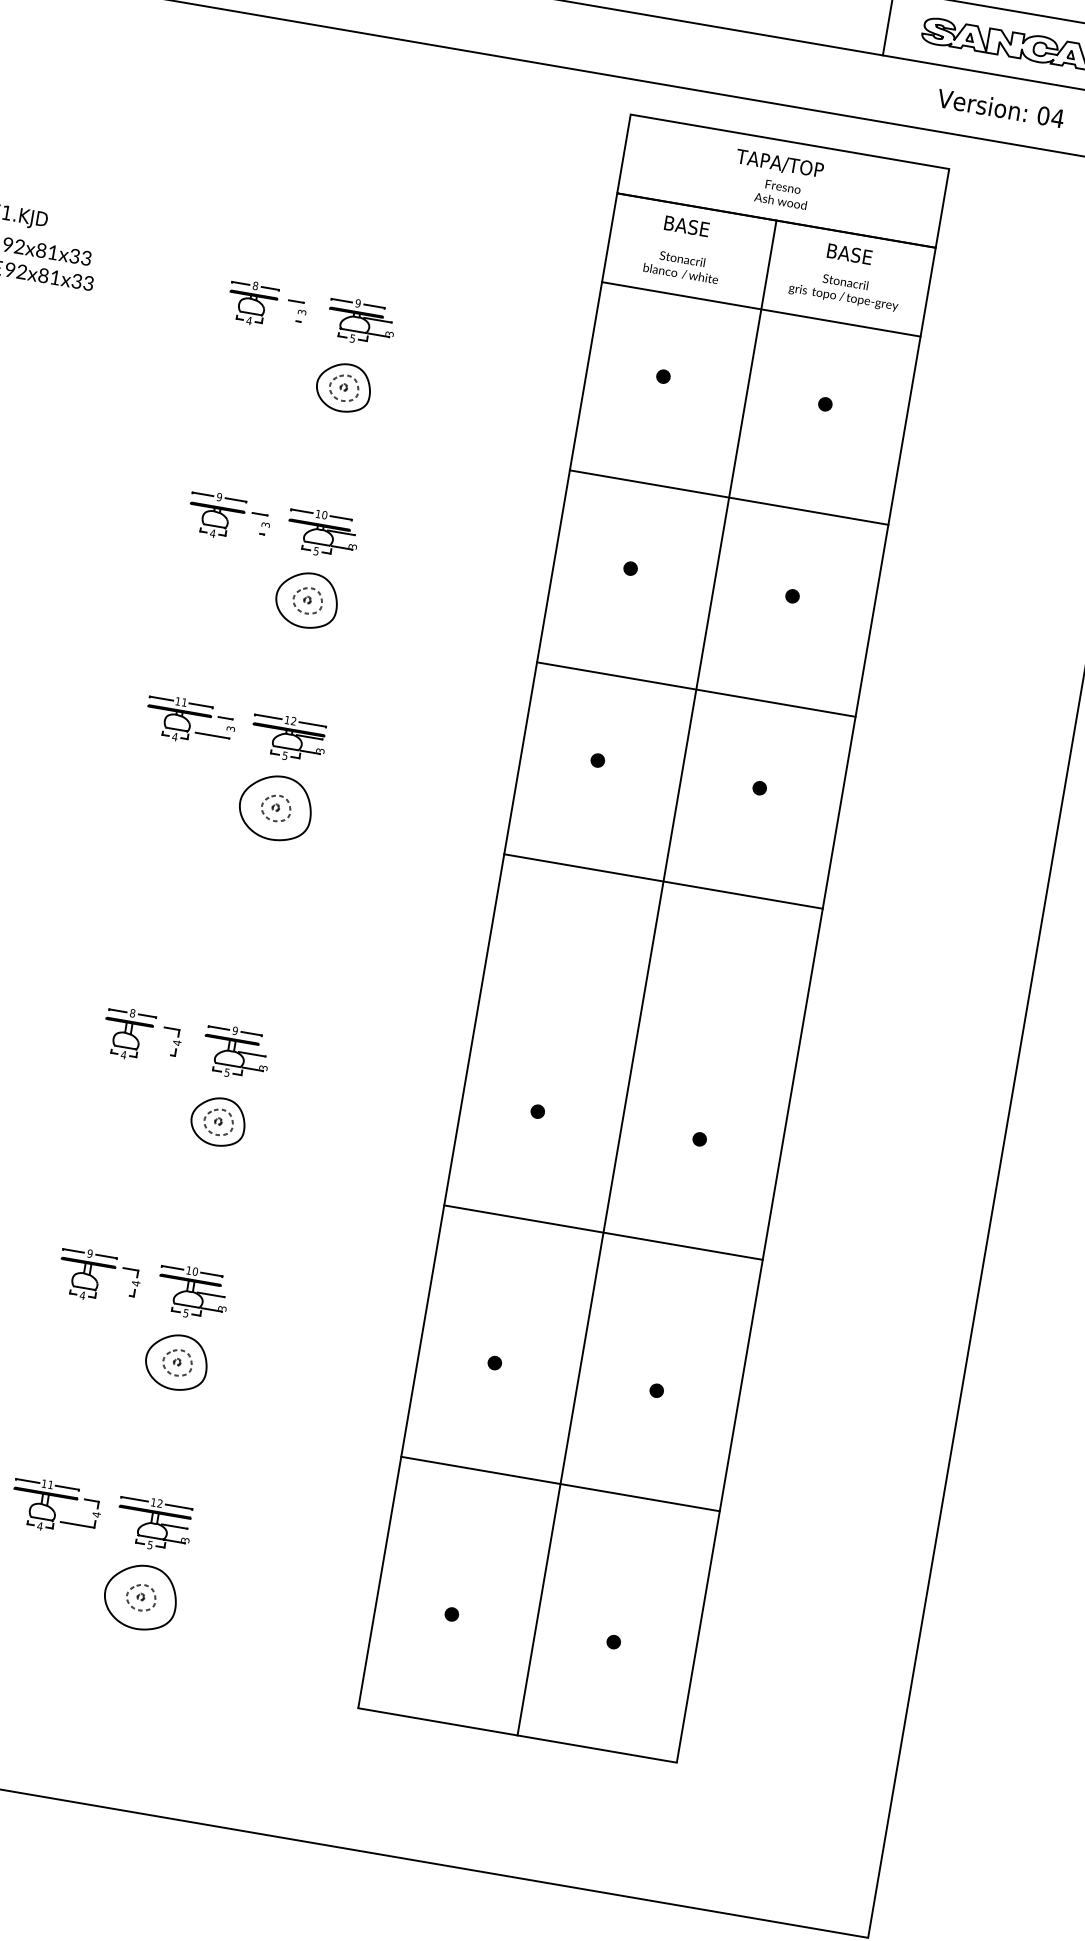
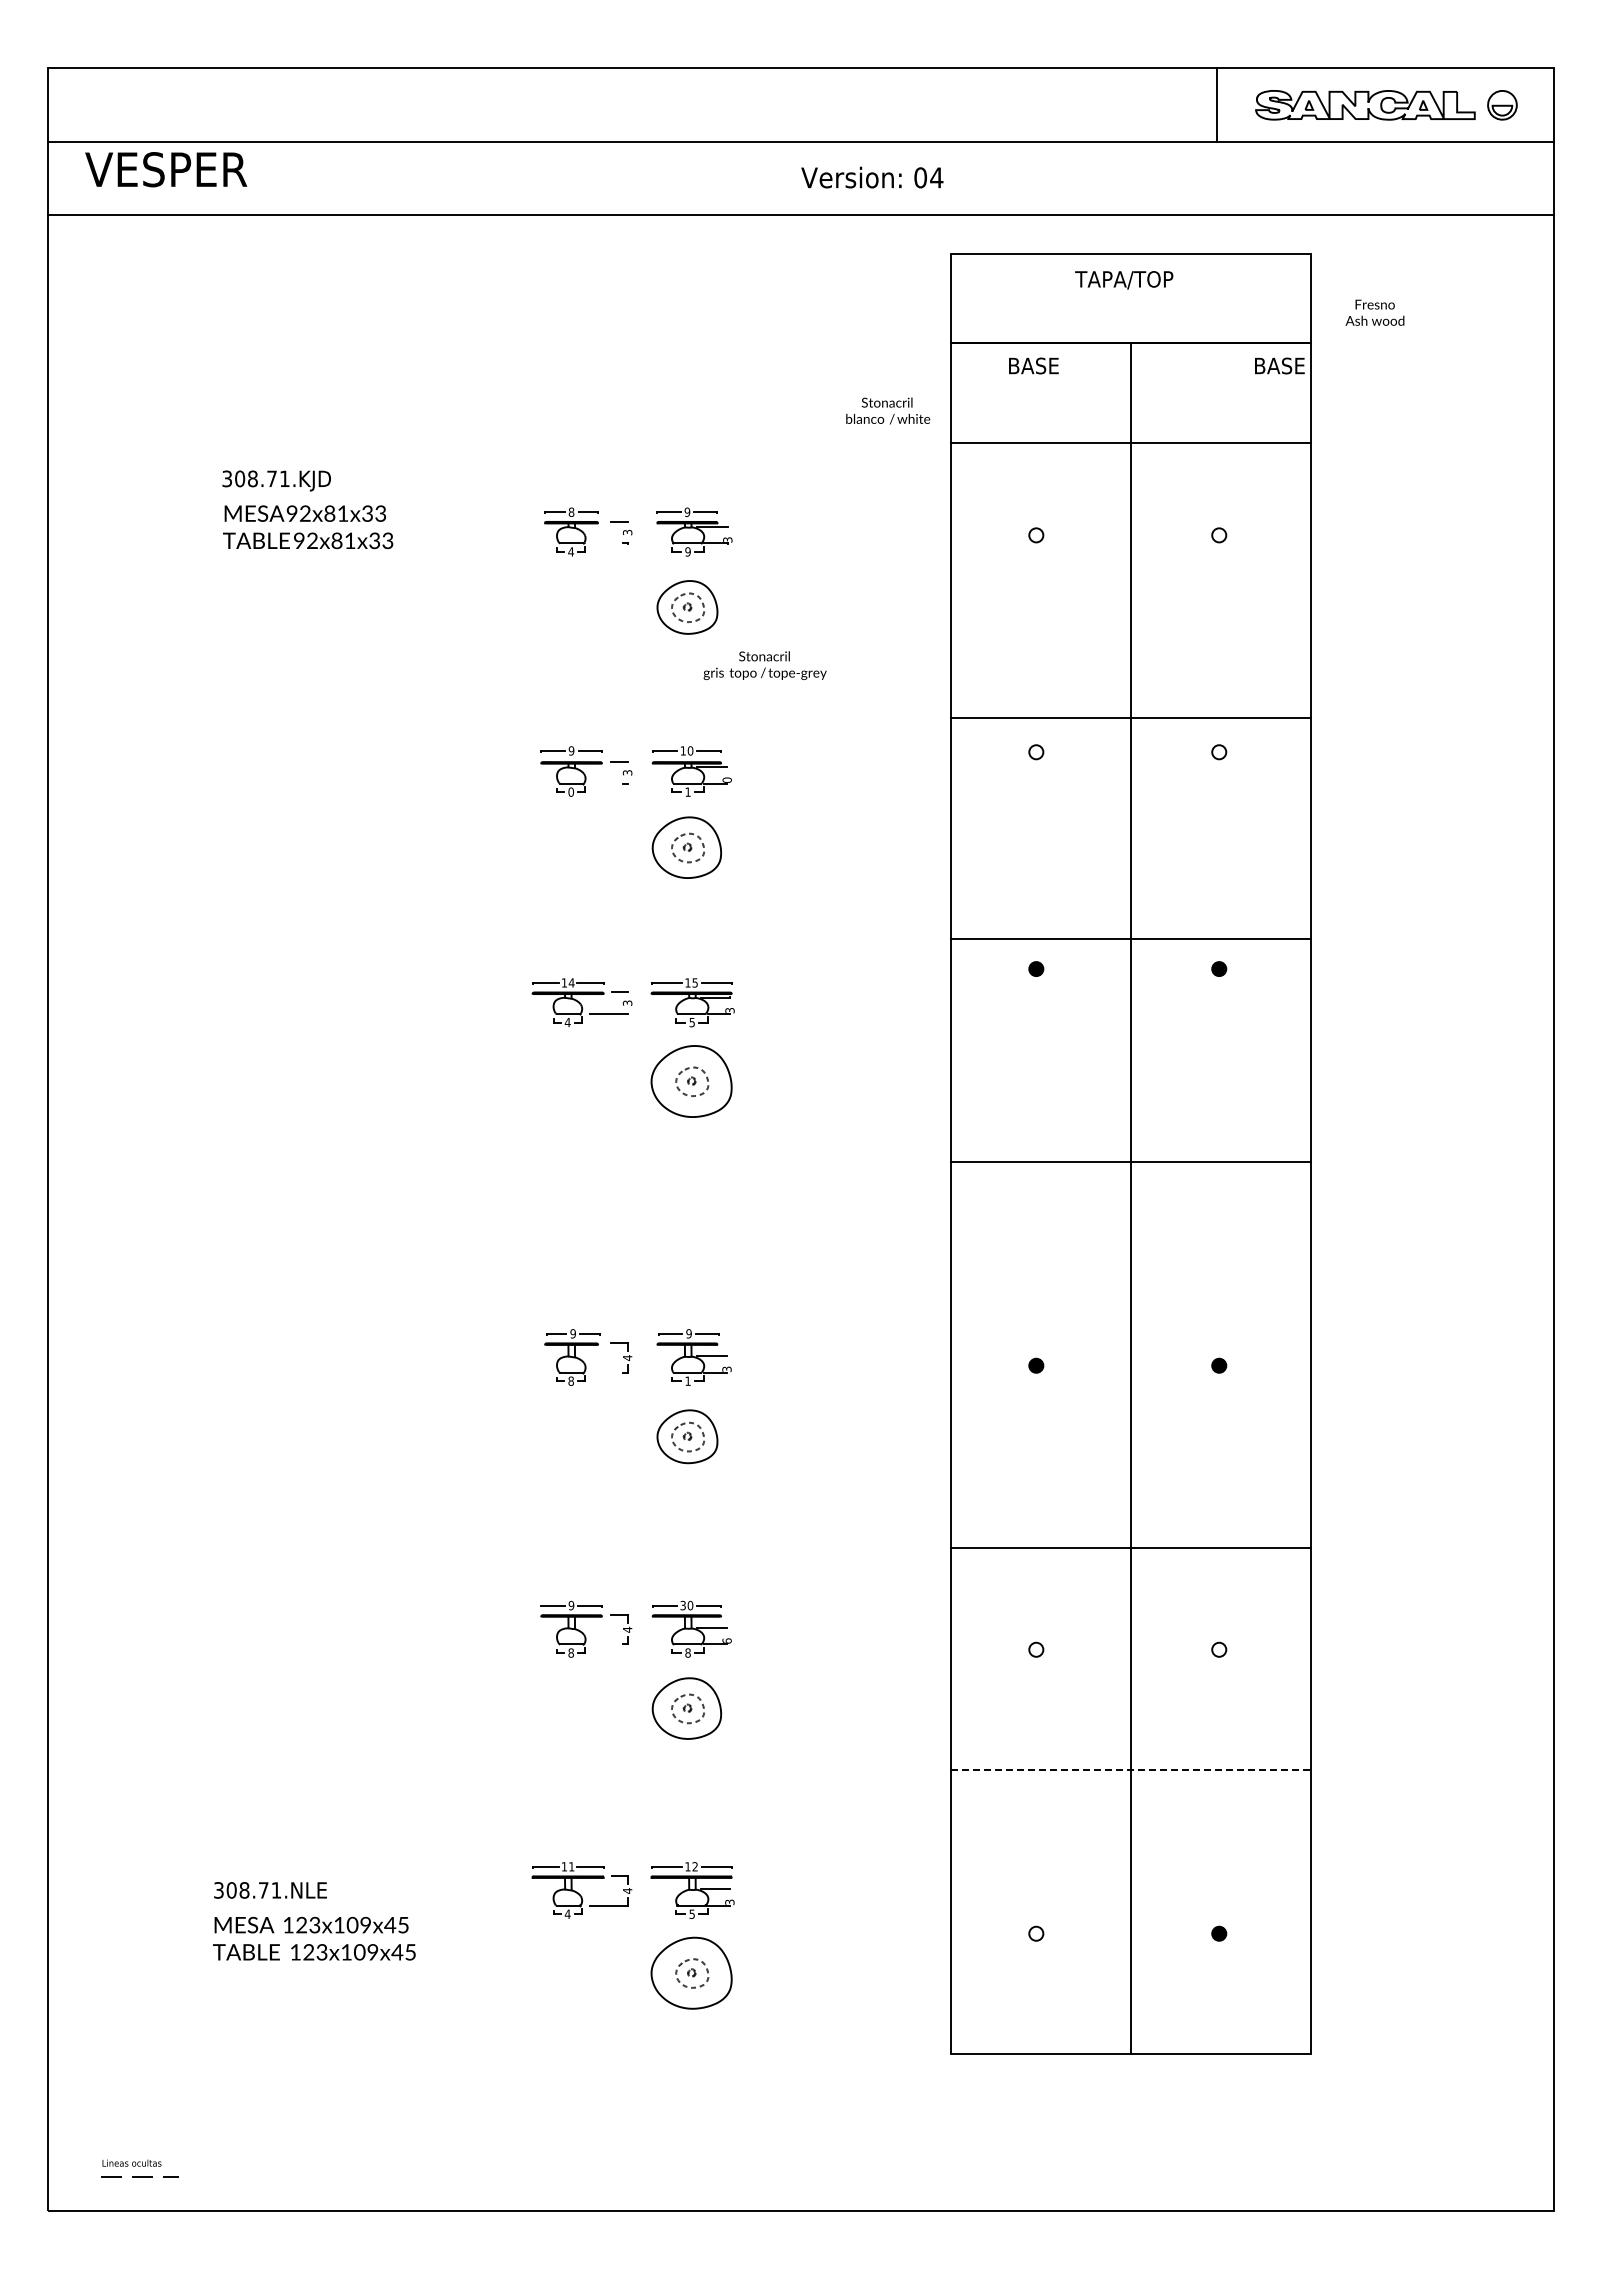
text: (1001, 108) -> (872, 177), moved
text: (781, 193) -> (1374, 312), moved
text: (849, 253) -> (1279, 365), moved
text: (682, 266) -> (888, 410), moved
text: (844, 290) -> (764, 665), moved
text: (352, 338) -> (687, 551), 5 -> 9
fill: (663, 376) -> (1036, 535), removed
fill: (825, 404) -> (1219, 535), removed
line: (729, 497) -> (1131, 717), moved
text: (213, 533) -> (571, 791), 4 -> 0
text: (352, 545) -> (726, 779), 3 -> 0
text: (315, 550) -> (687, 791), 5 -> 1
fill: (630, 568) -> (1036, 752), removed
fill: (792, 596) -> (1219, 752), removed
line: (696, 689) -> (1131, 938), moved
text: (184, 702) -> (571, 982), 11 -> 14
text: (293, 720) -> (694, 982), 12 -> 15
line: (663, 881) -> (1131, 1162), moved
text: (132, 1012) -> (572, 1333), 8 -> 9
text: (124, 1054) -> (571, 1380), 4 -> 8
text: (226, 1071) -> (687, 1380), 5 -> 1
line: (603, 1232) -> (1131, 1548), moved
text: (188, 1270) -> (682, 1605), 10 -> 30
text: (82, 1295) -> (570, 1652), 4 -> 8
text: (222, 1308) -> (726, 1640), 3 -> 6
text: (185, 1312) -> (687, 1652), 5 -> 8
fill: (495, 1362) -> (1036, 1649), removed
fill: (657, 1390) -> (1219, 1649), removed
line: (560, 1484) -> (1131, 1770), solid -> dashed
fill: (452, 1614) -> (1036, 1933), removed

